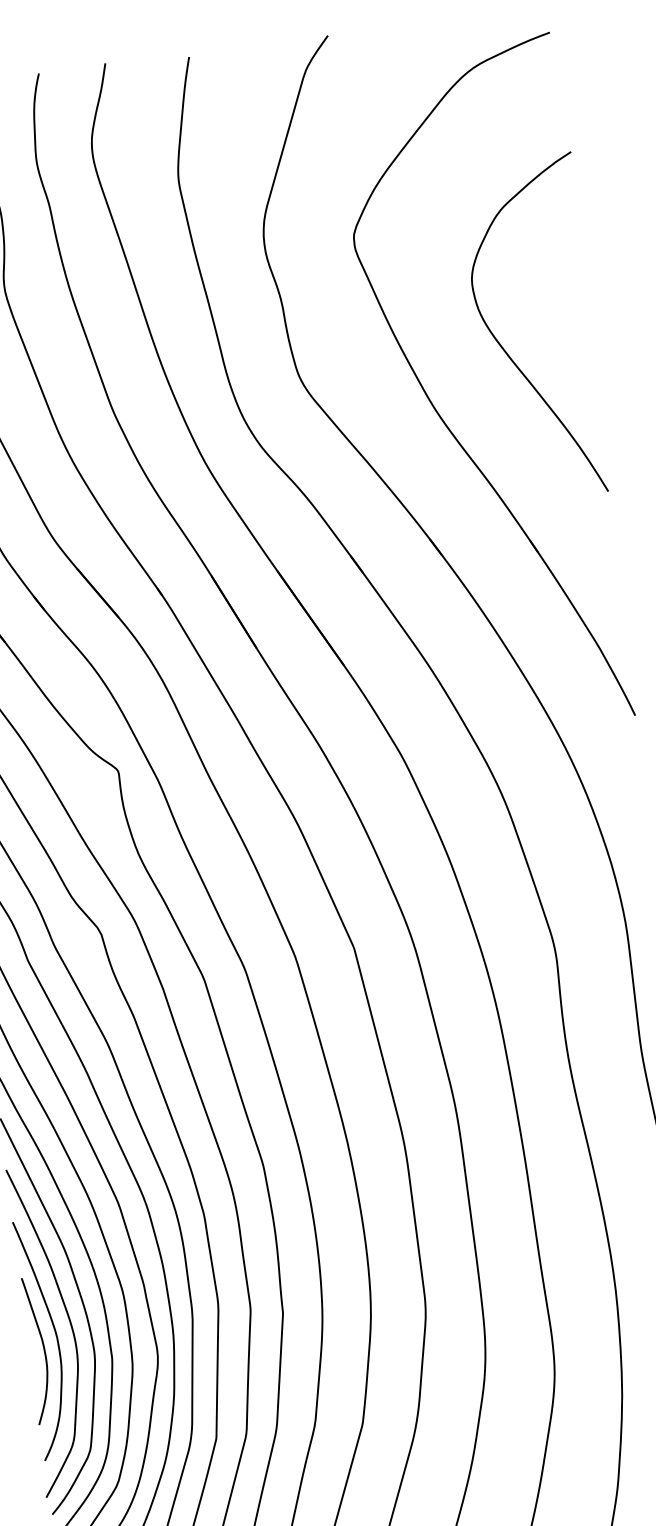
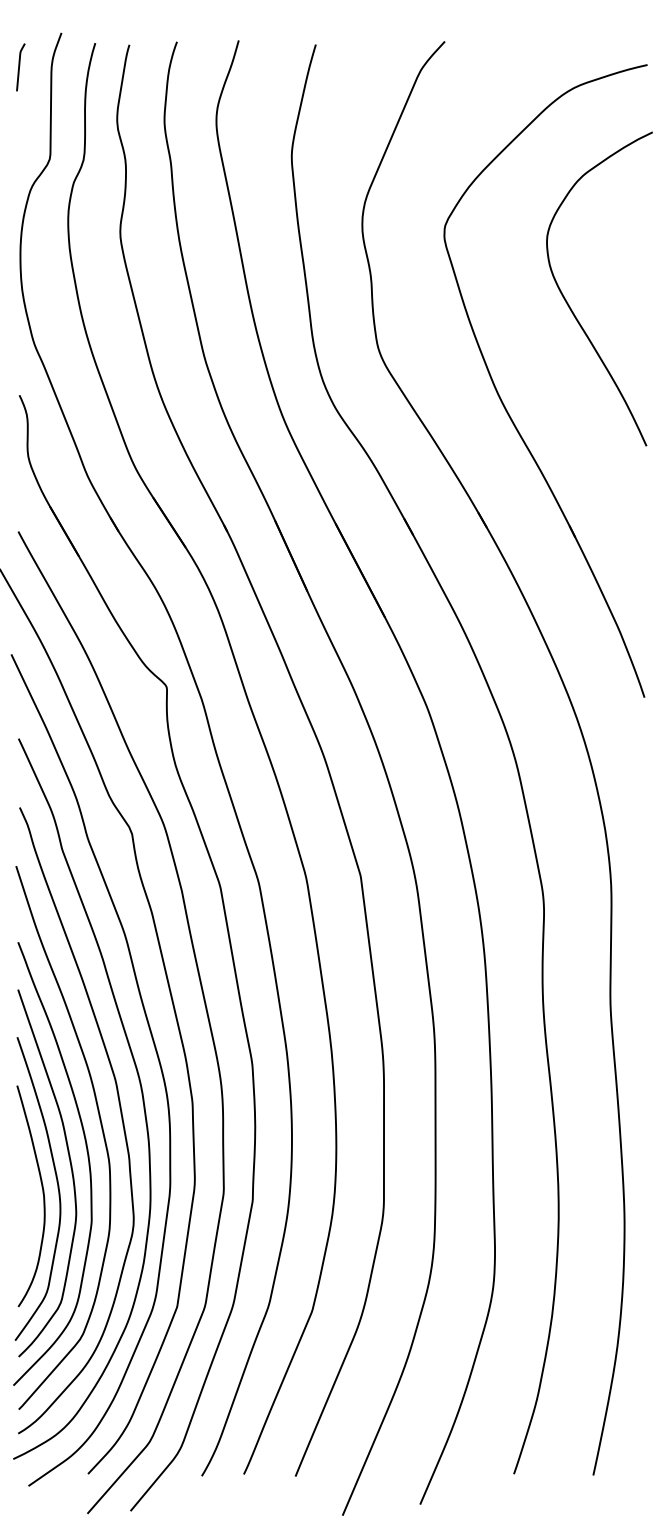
curve: (506, 351) -> (570, 306), moved
curve: (42, 1346) -> (29, 1202), removed

